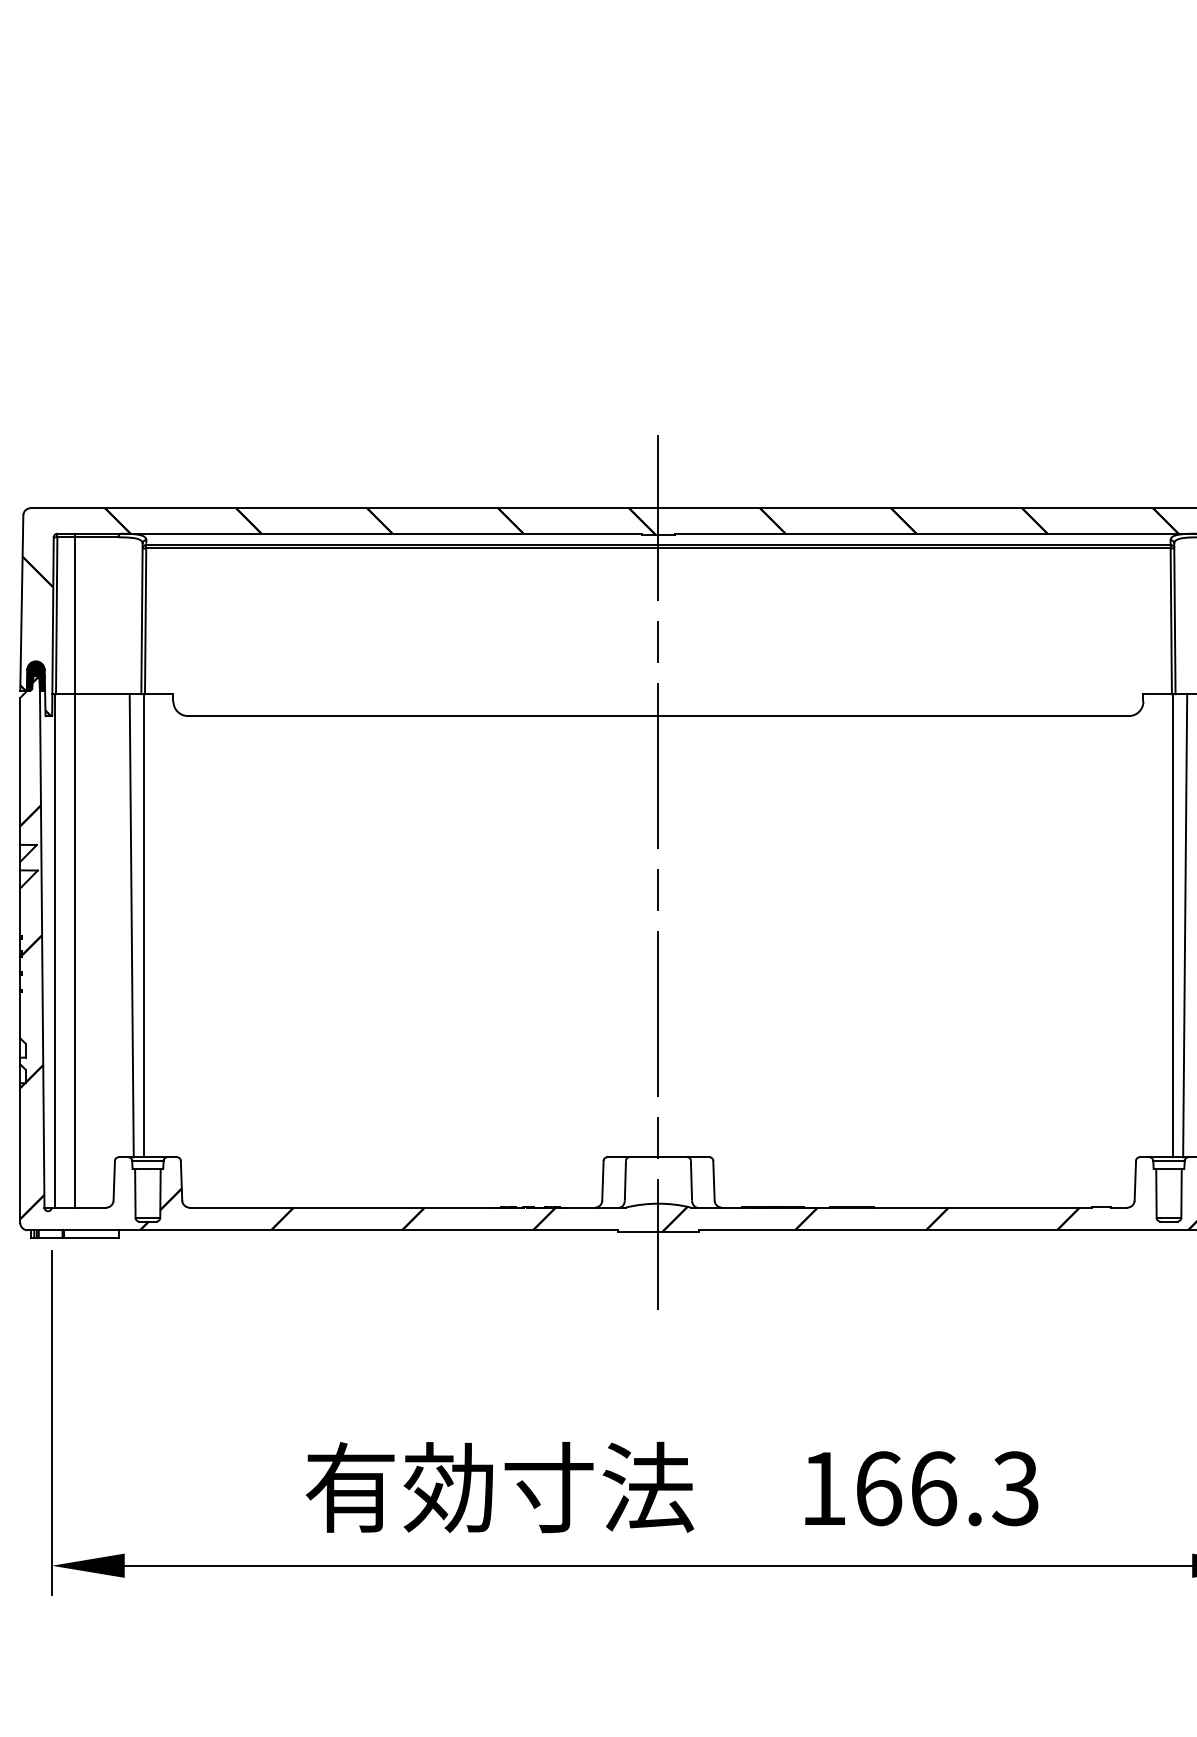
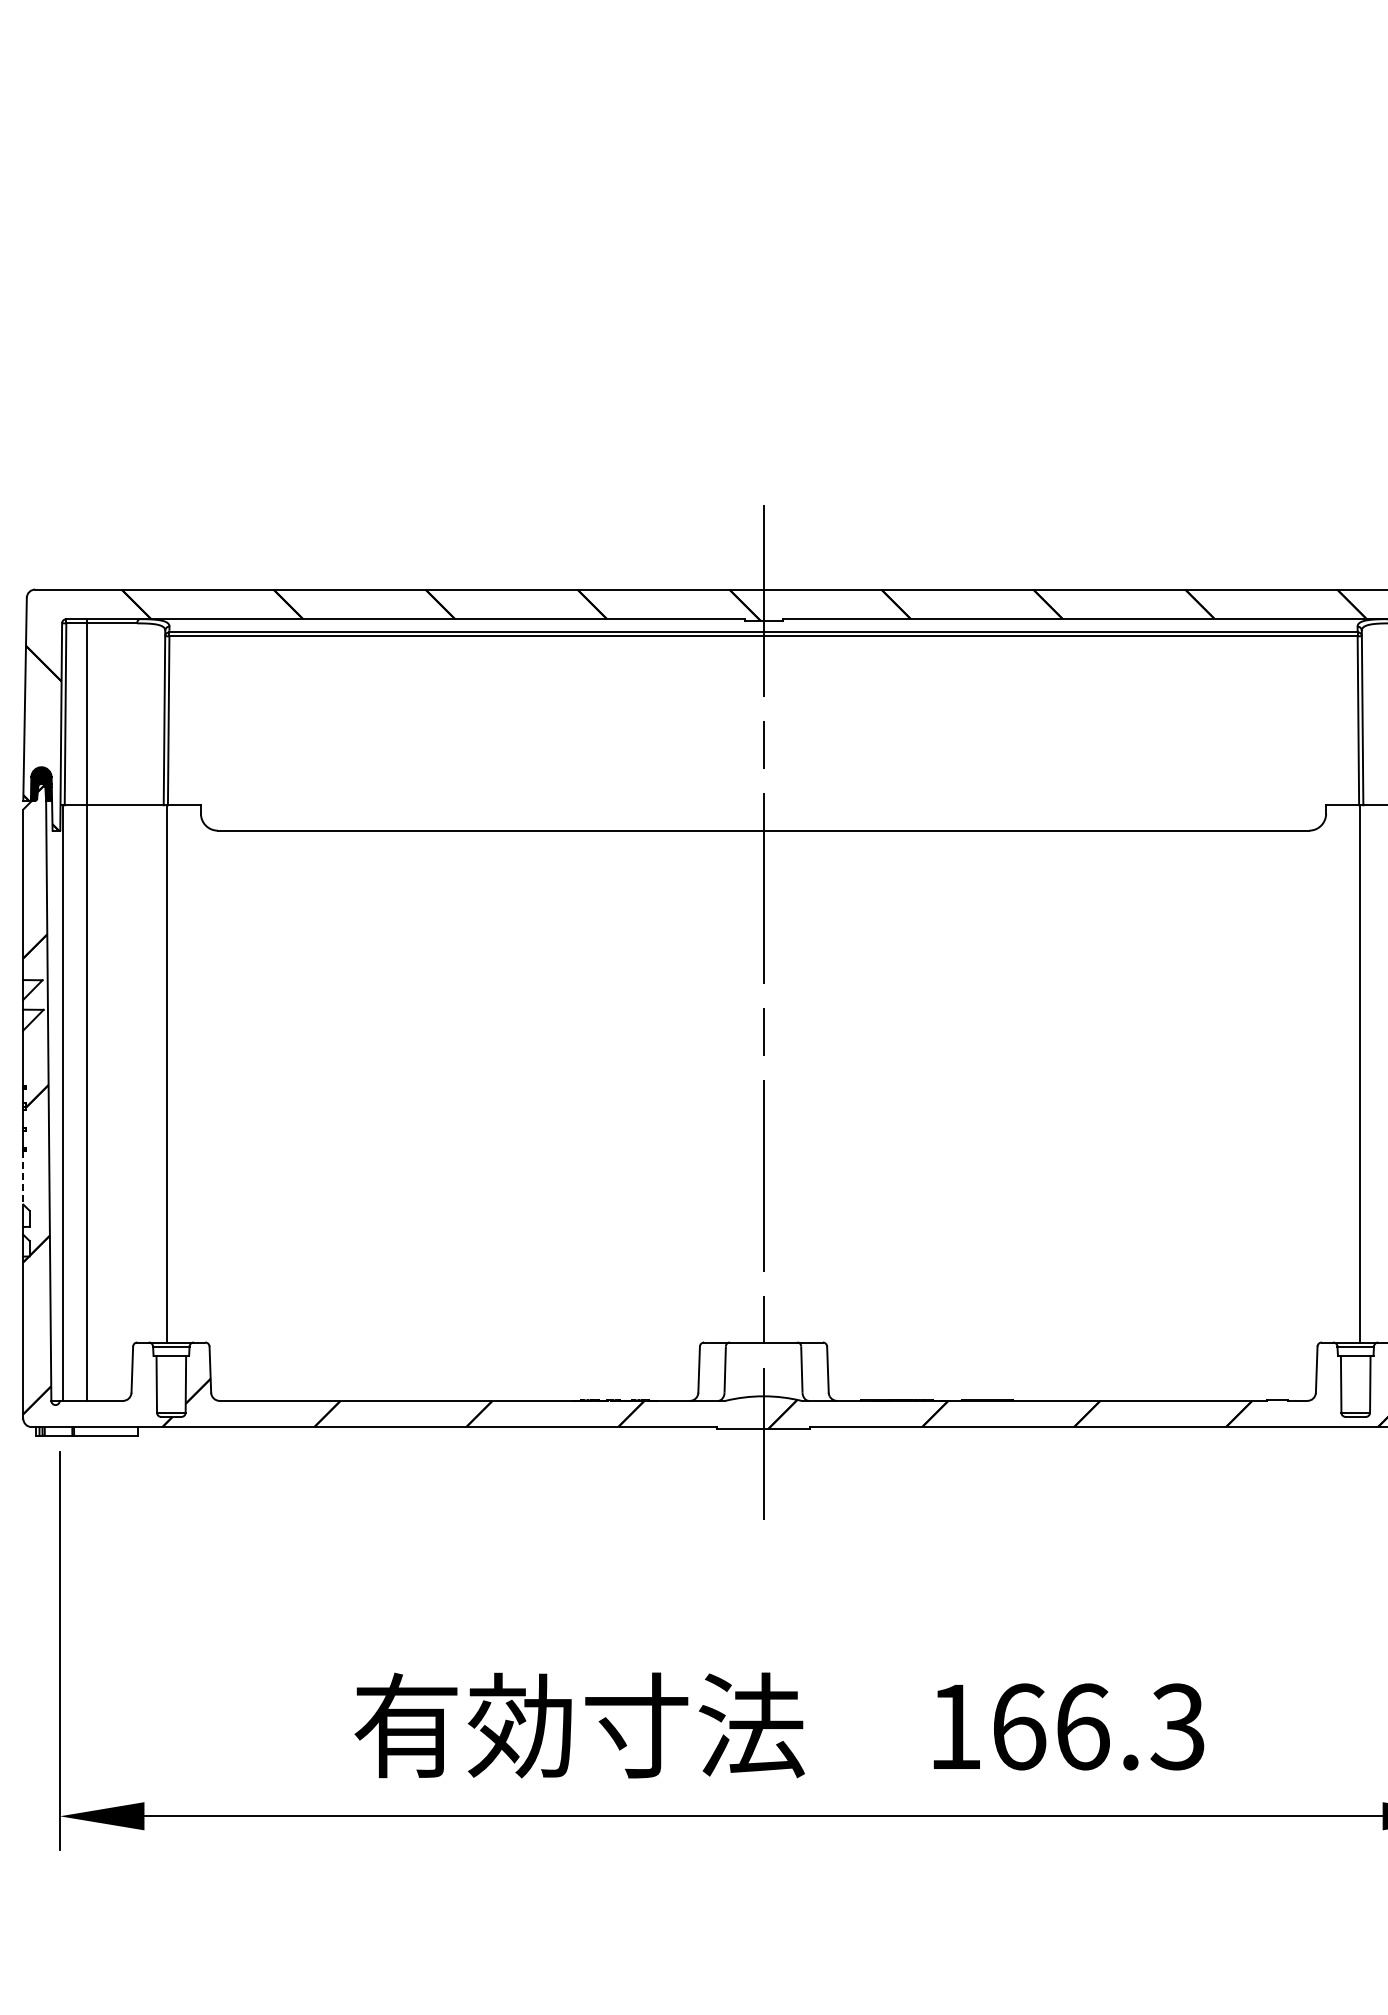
line: (131, 925) -> (152, 1073), removed
line: (1185, 925) -> (1374, 1073), removed
line: (20, 1015) -> (23, 1177), solid -> dashed

